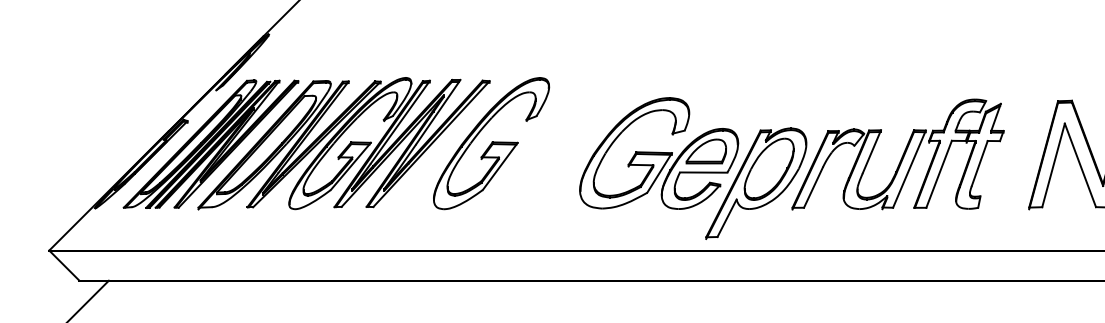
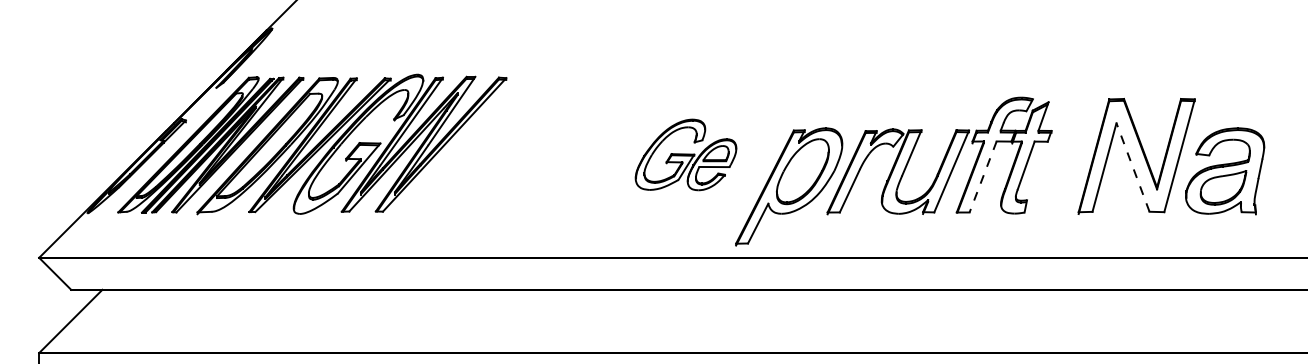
part: (491, 142) -> (508, 143), removed
part: (658, 153) -> (685, 154), size x0.6
line: (1079, 165) -> (1132, 167), solid -> dashed
line: (938, 174) -> (982, 177), solid -> dashed

